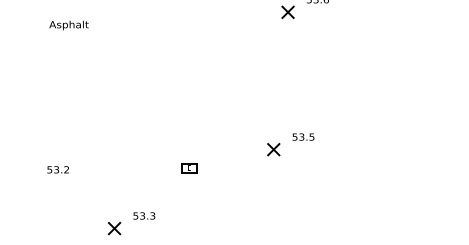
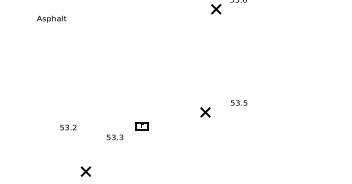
text: (303, 136) -> (239, 102), moved
text: (57, 169) -> (67, 127), moved
text: (144, 215) -> (115, 137), moved

